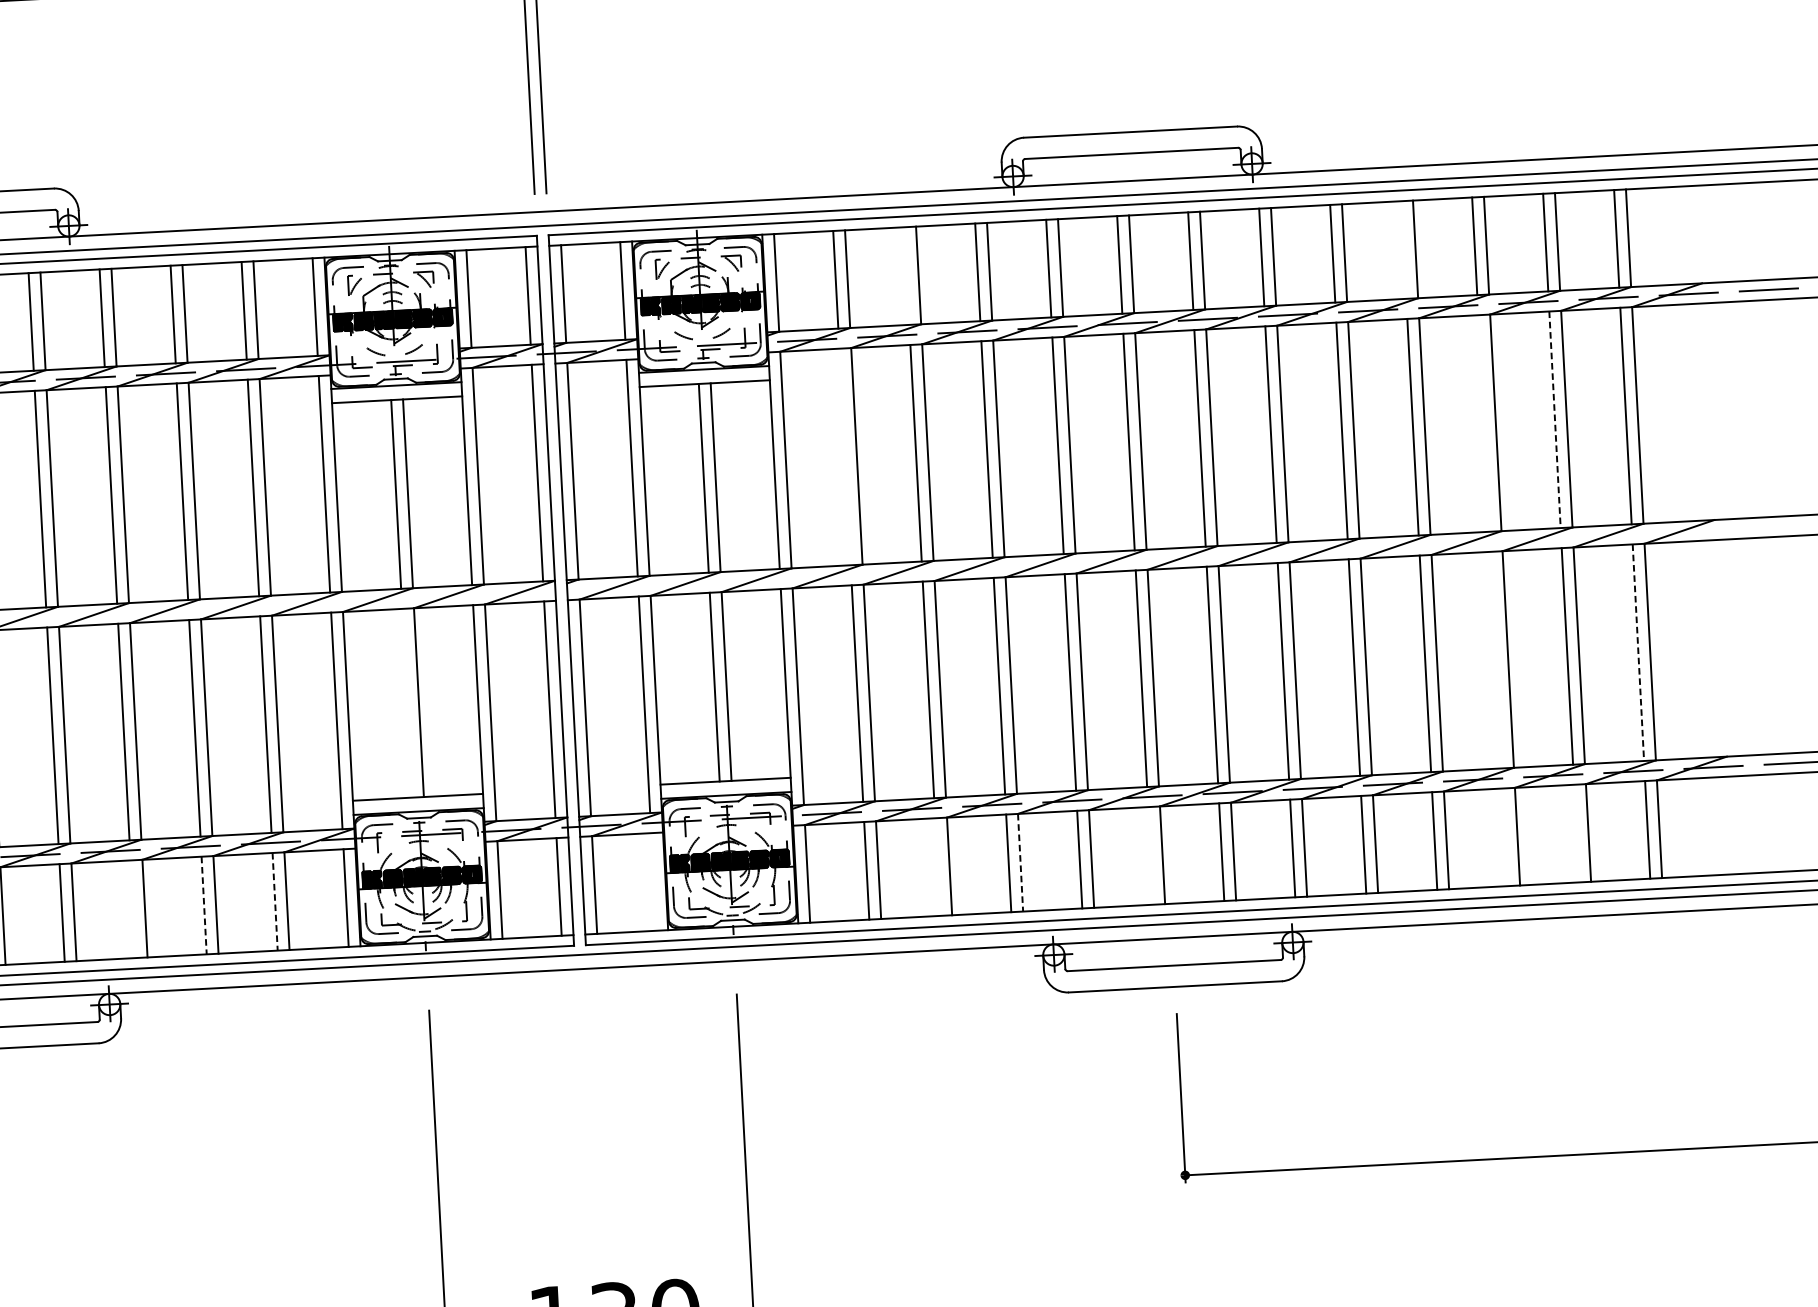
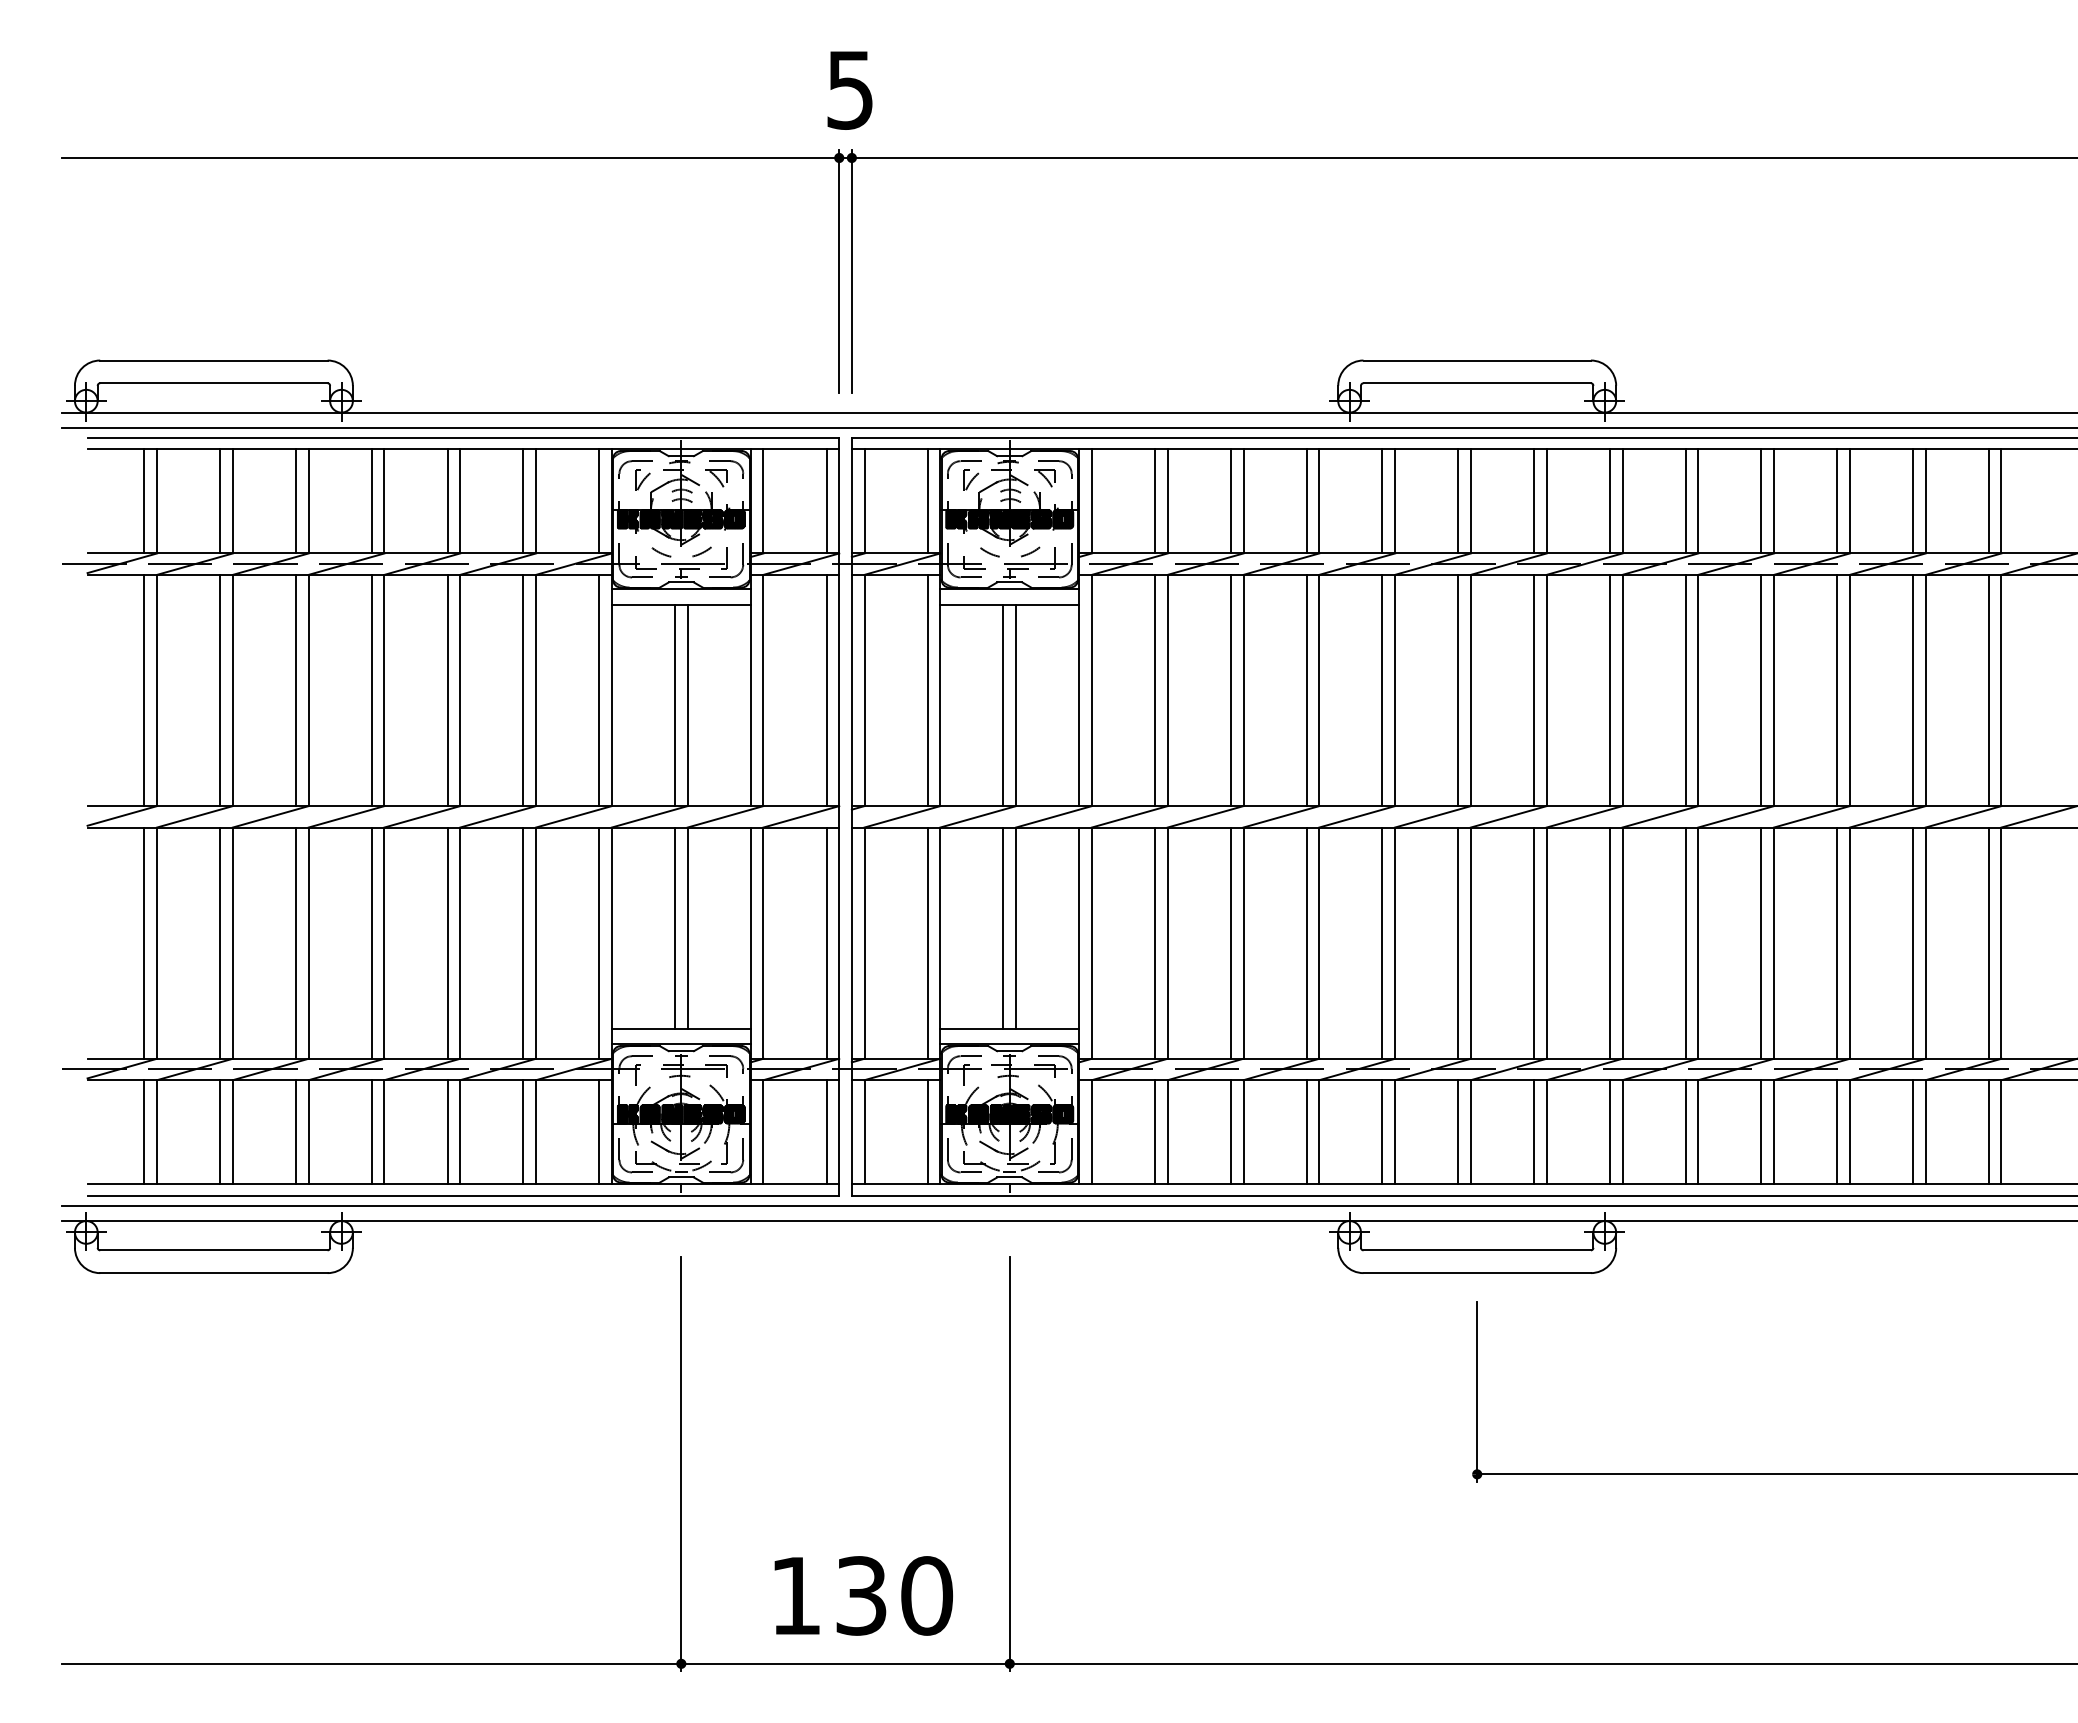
line: (1403, 250) -> (1761, 501), added
line: (906, 276) -> (1230, 501), added
line: (1555, 419) -> (1913, 690), dashed -> solid
line: (1484, 423) -> (1837, 690), added
line: (845, 456) -> (1155, 690), added
line: (1638, 653) -> (1988, 943), dashed -> solid
line: (1496, 659) -> (1837, 942), added
line: (407, 703) -> (675, 928), added
line: (1577, 833) -> (1913, 1132), added
line: (1505, 837) -> (1837, 1132), added
line: (1150, 856) -> (1458, 1132), added
line: (1020, 862) -> (1319, 1132), dashed -> solid
line: (937, 867) -> (1230, 1132), added
line: (653, 882) -> (927, 1132), added
line: (275, 901) -> (523, 1132), dashed -> solid
line: (204, 905) -> (447, 1132), dashed -> solid
line: (132, 909) -> (371, 1132), added

